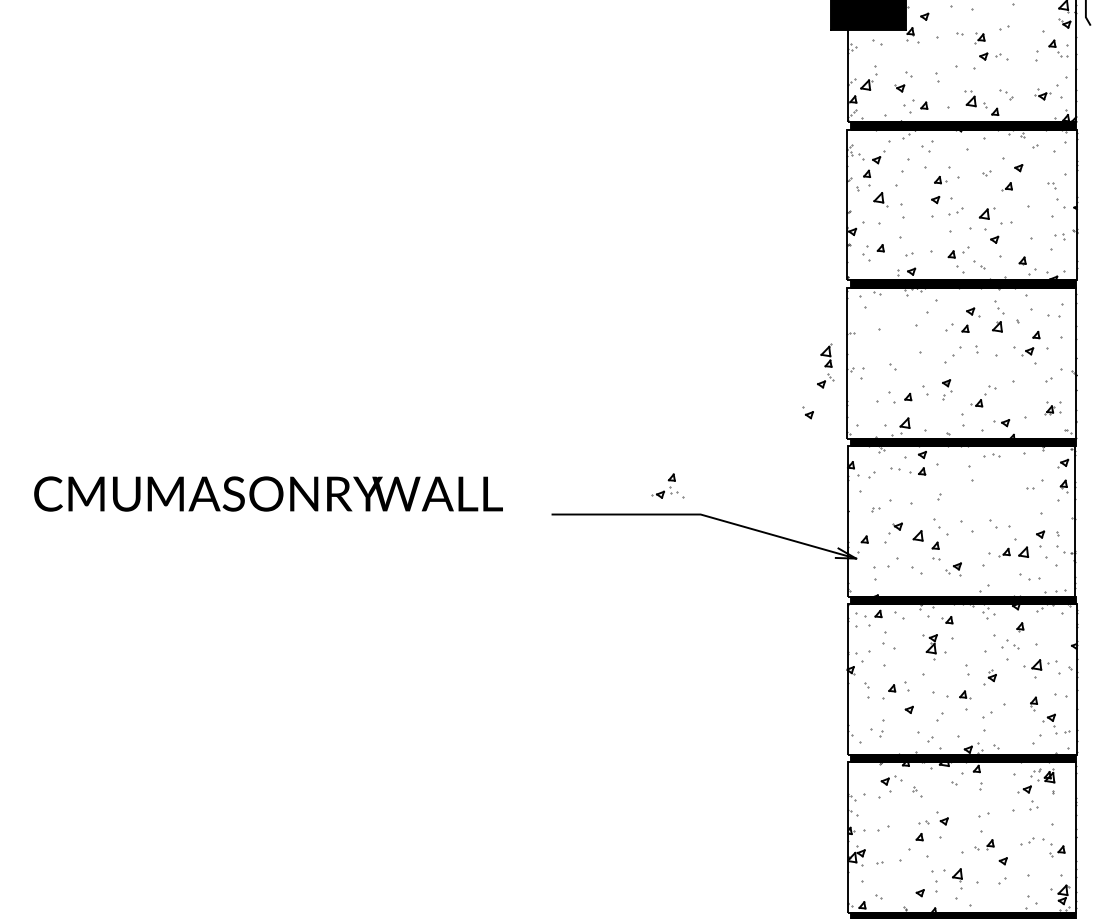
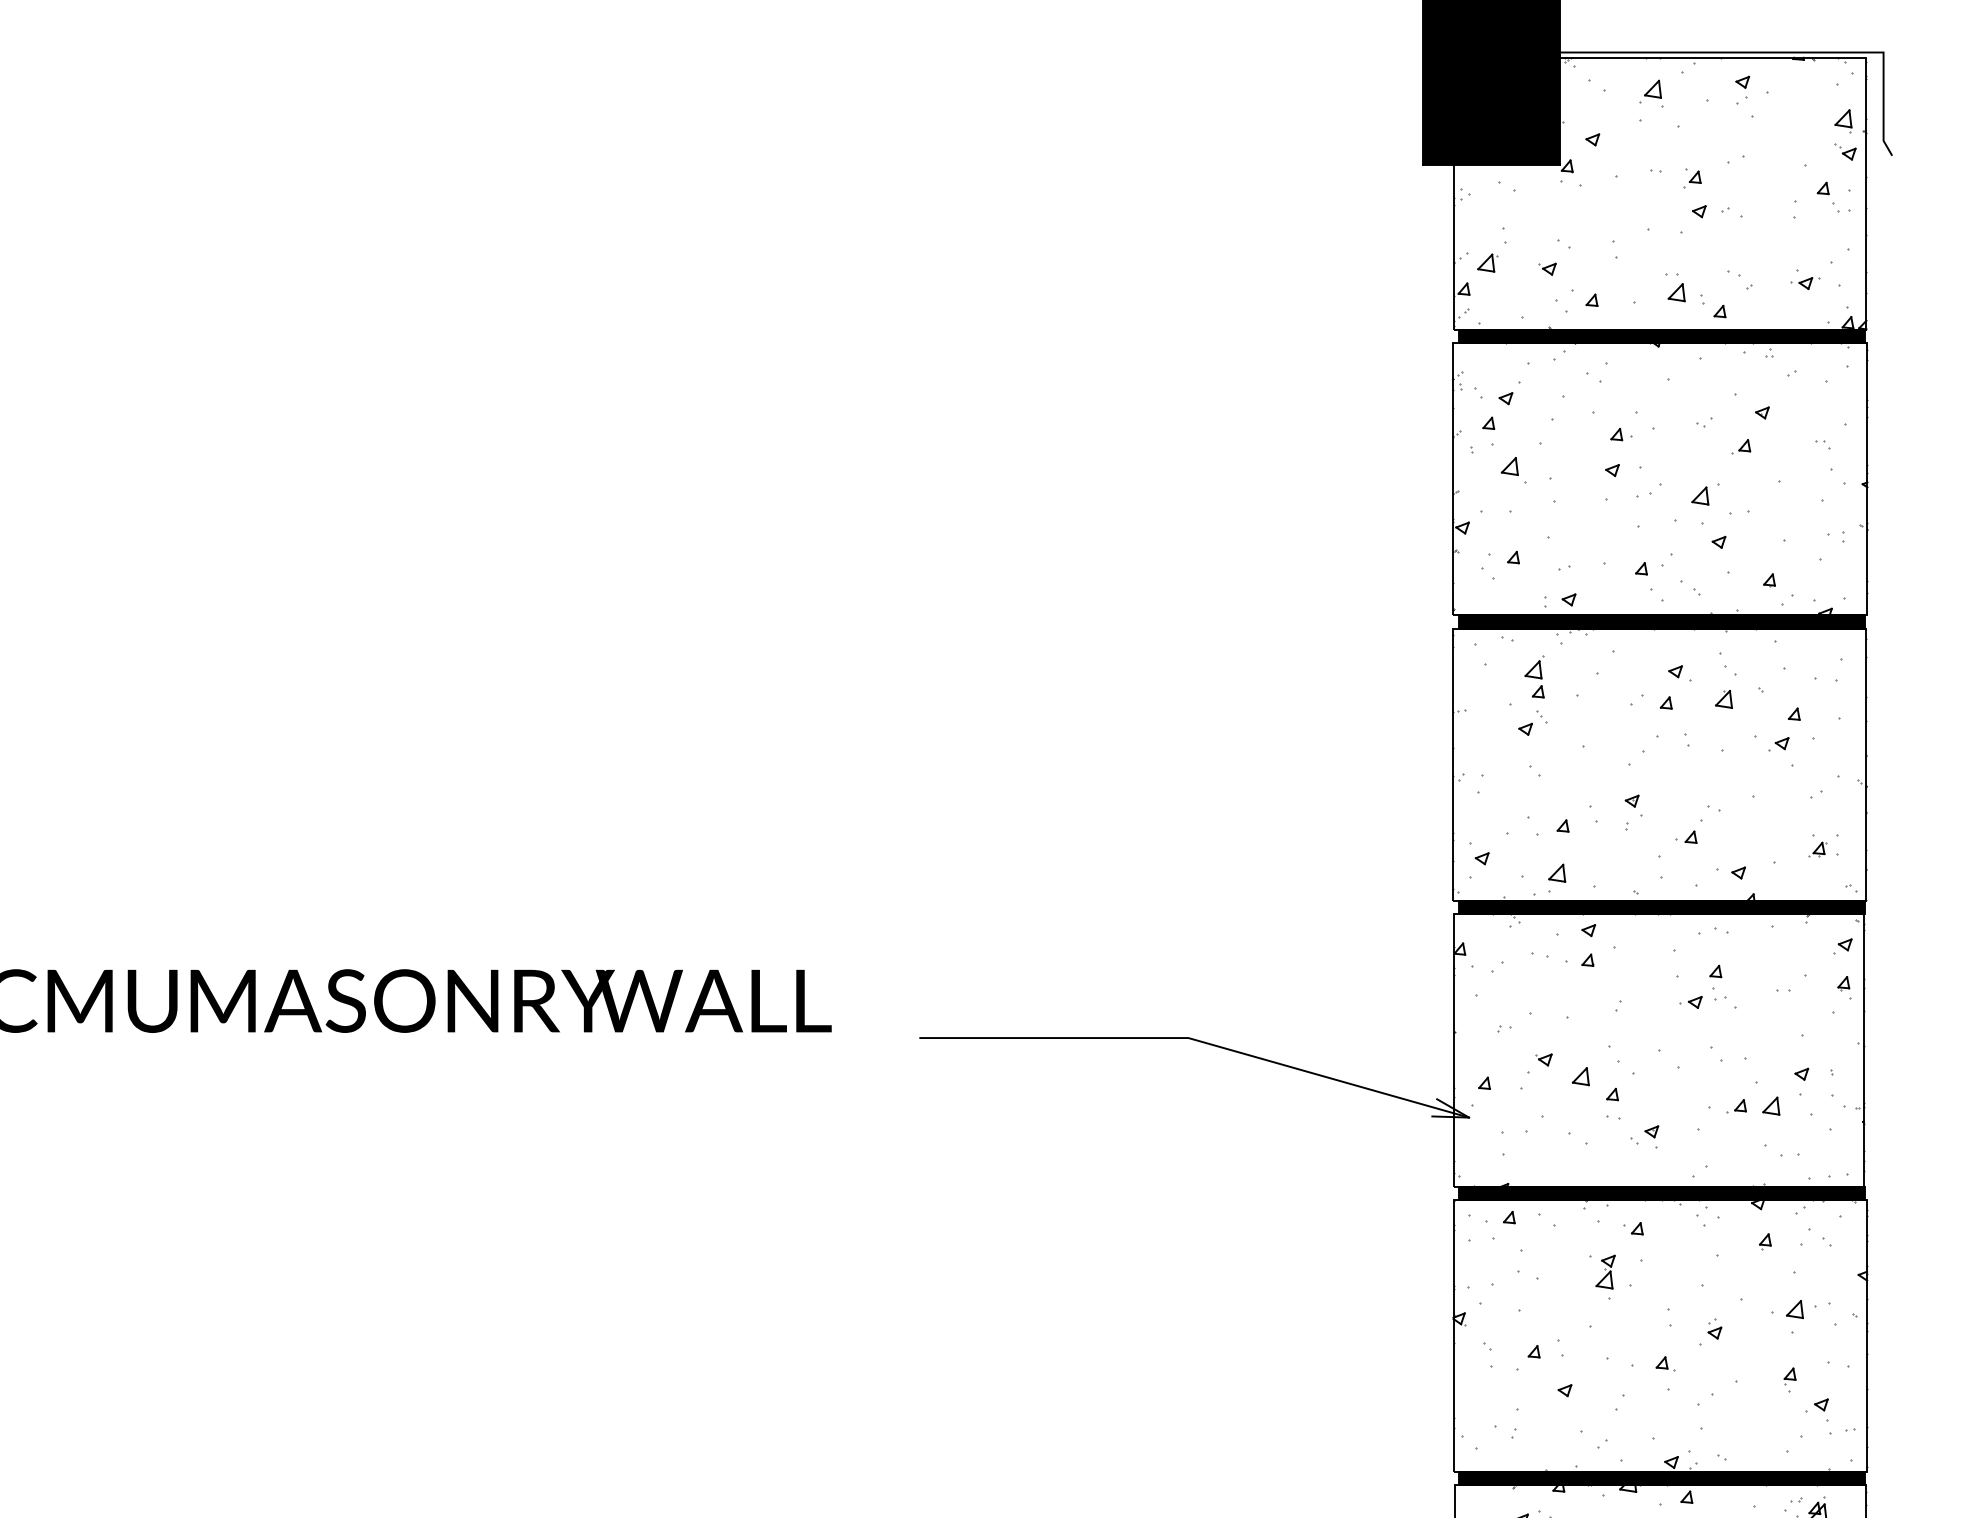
part: (825, 365) -> (1532, 695), moved
part: (807, 412) -> (1478, 853), moved
part: (667, 485) -> (1707, 985), moved
part: (1010, 644) -> (1816, 1238), moved

